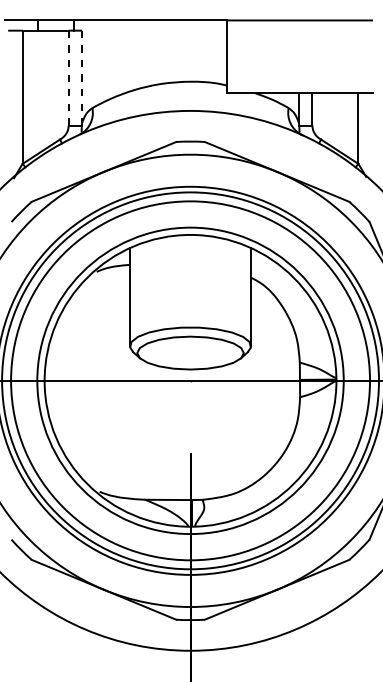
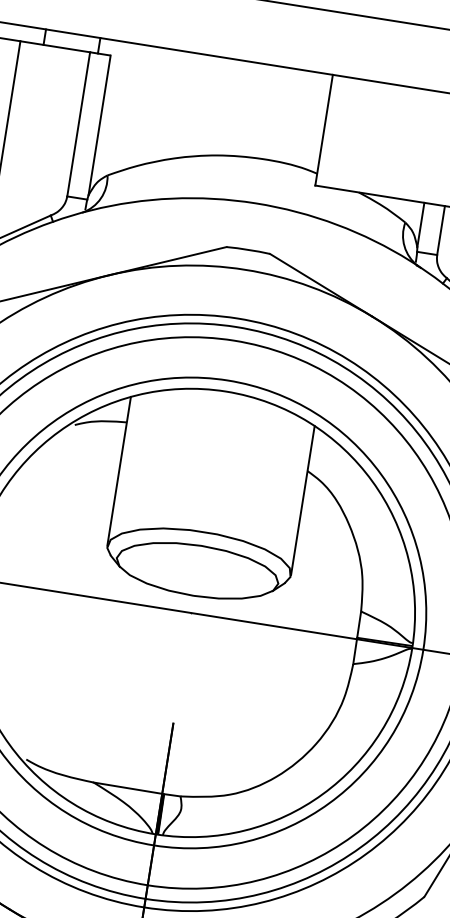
line: (68, 77) -> (78, 123), dashed -> solid
line: (82, 77) -> (99, 126), dashed -> solid

